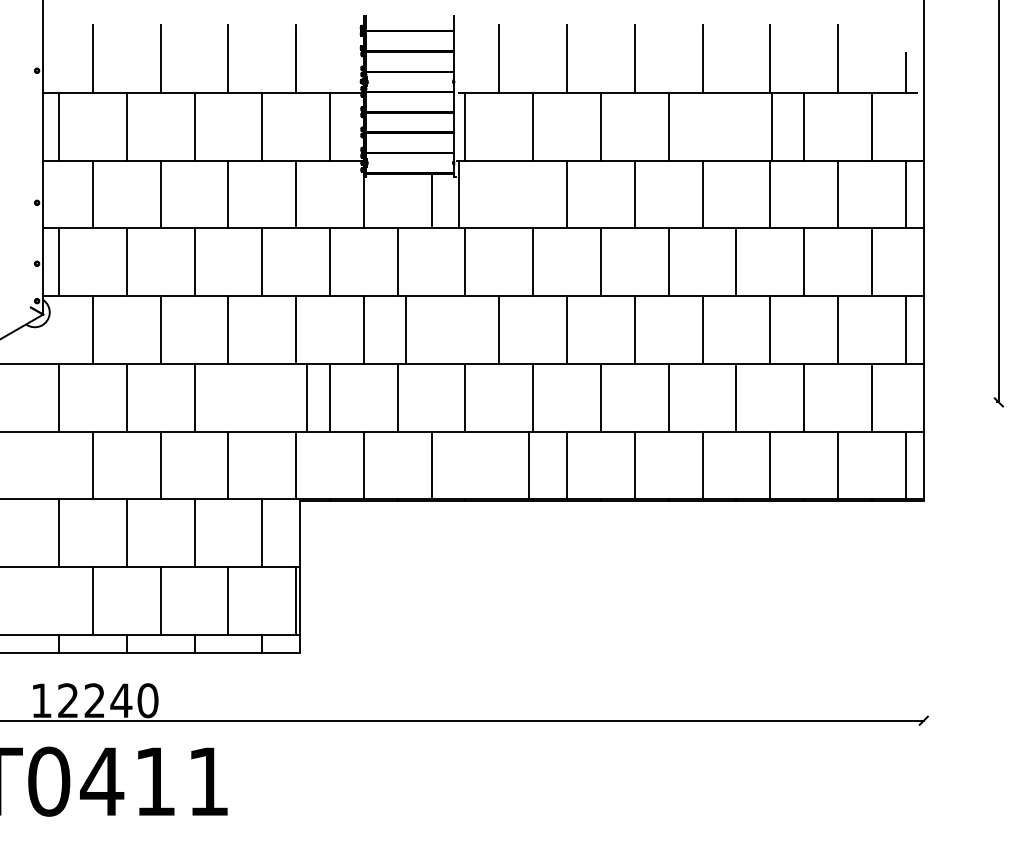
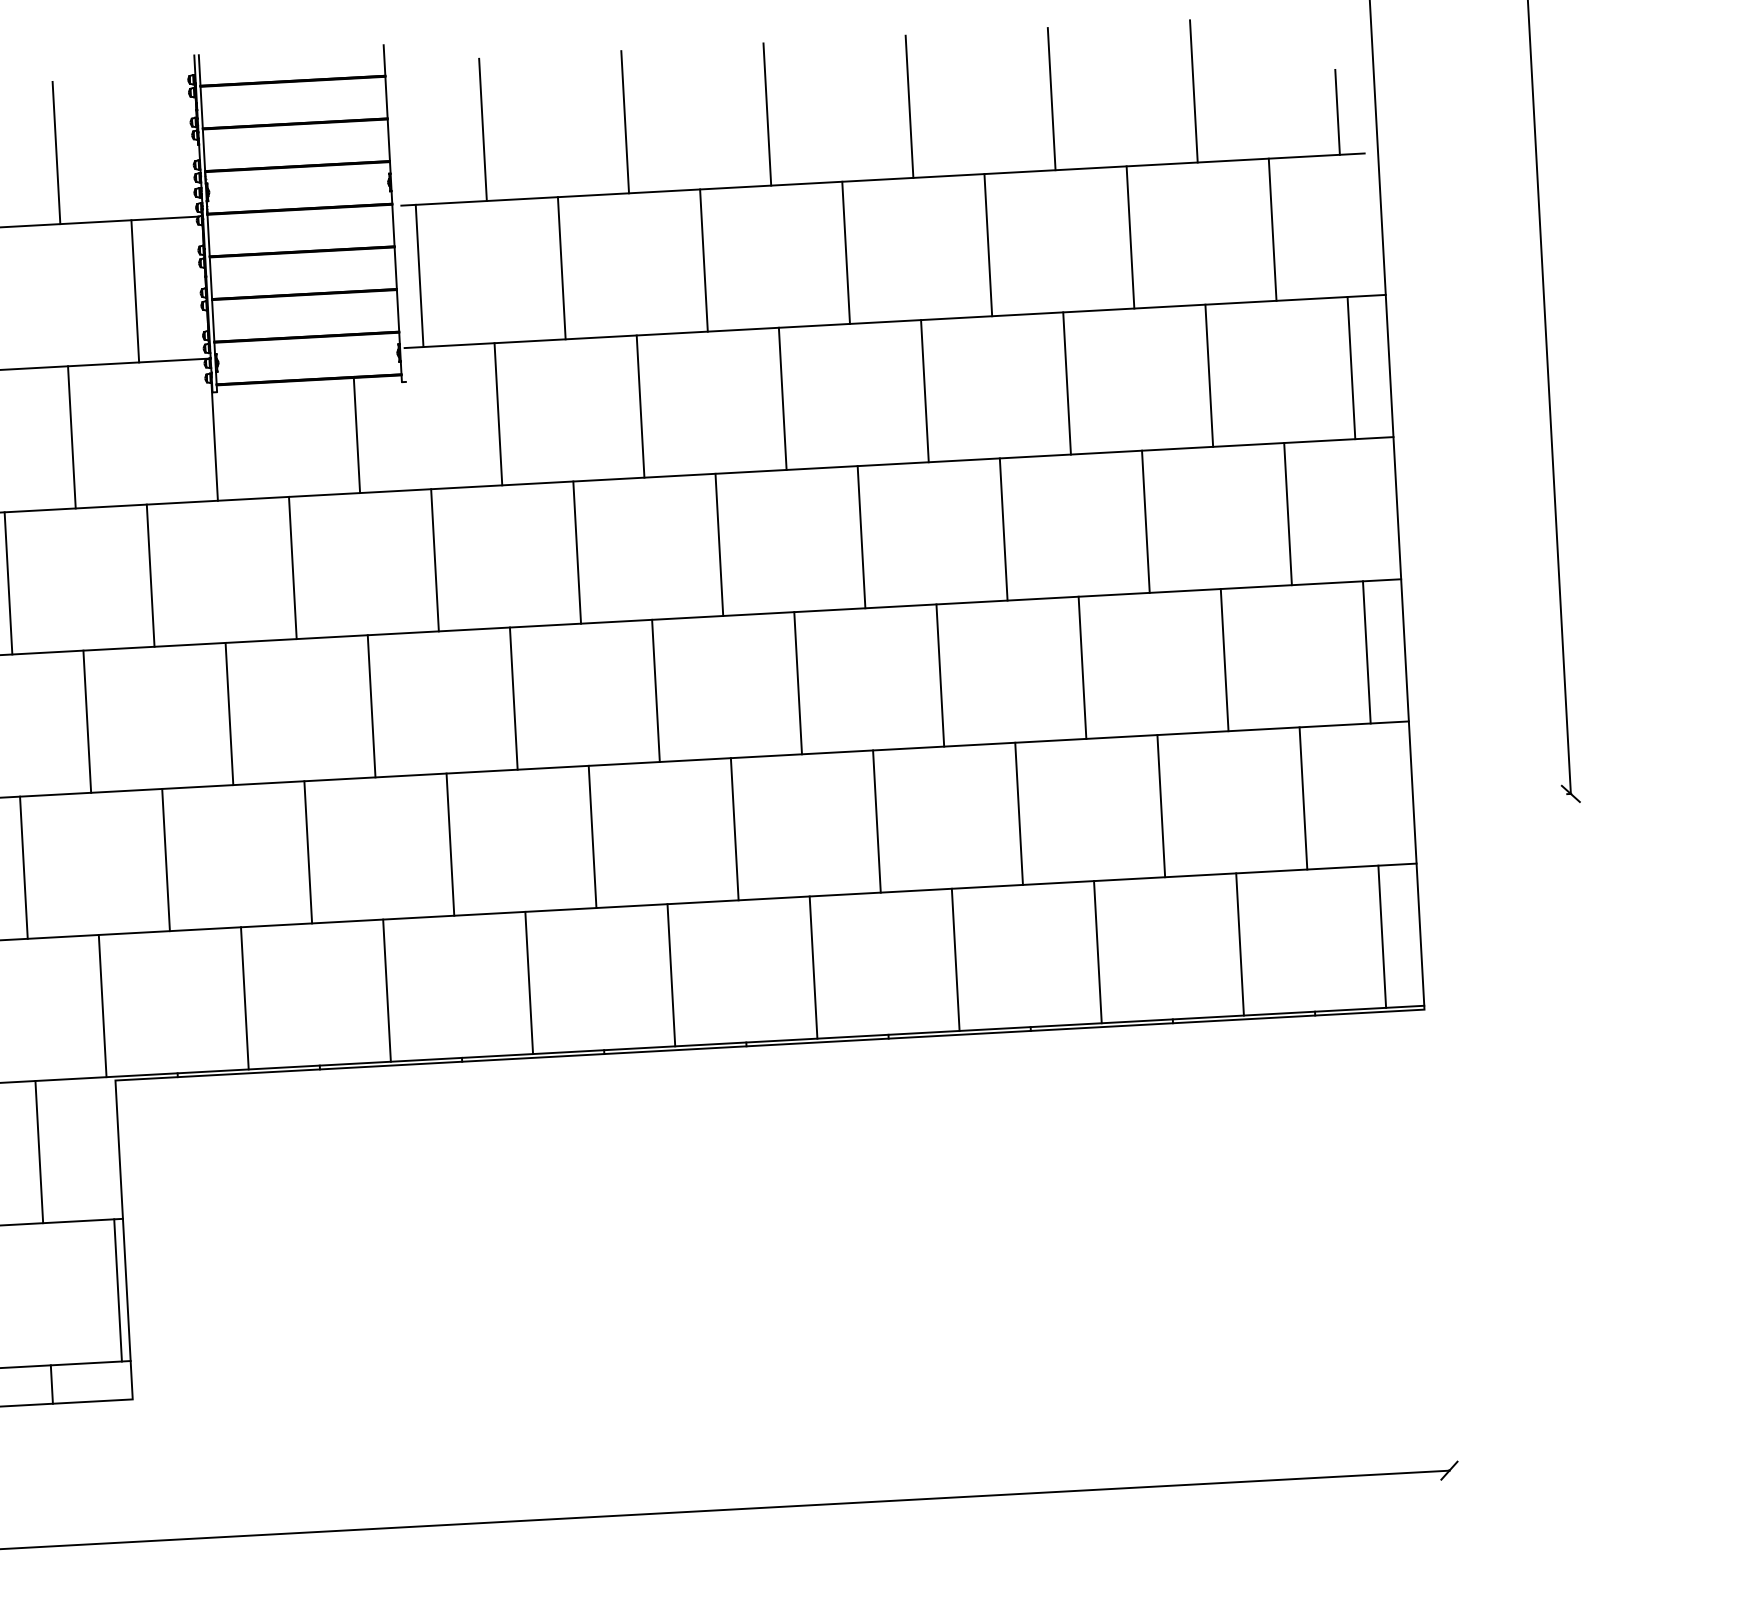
line: (772, 126) -> (988, 244), moved
line: (459, 194) -> (498, 414), moved
line: (405, 329) -> (371, 705), moved
line: (307, 397) -> (24, 867), moved
line: (529, 465) -> (529, 983), moved

